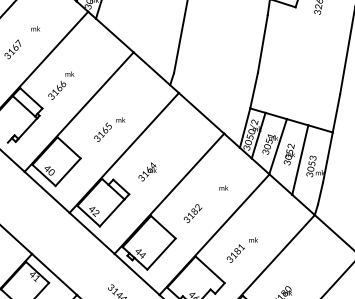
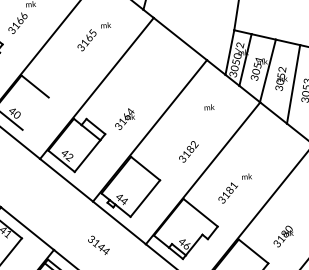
text: (109, 129) -> (94, 36), moved
line: (67, 171) -> (34, 112), removed
text: (147, 171) -> (124, 118), moved
text: (223, 187) -> (209, 106), moved
text: (193, 213) -> (189, 151), moved

